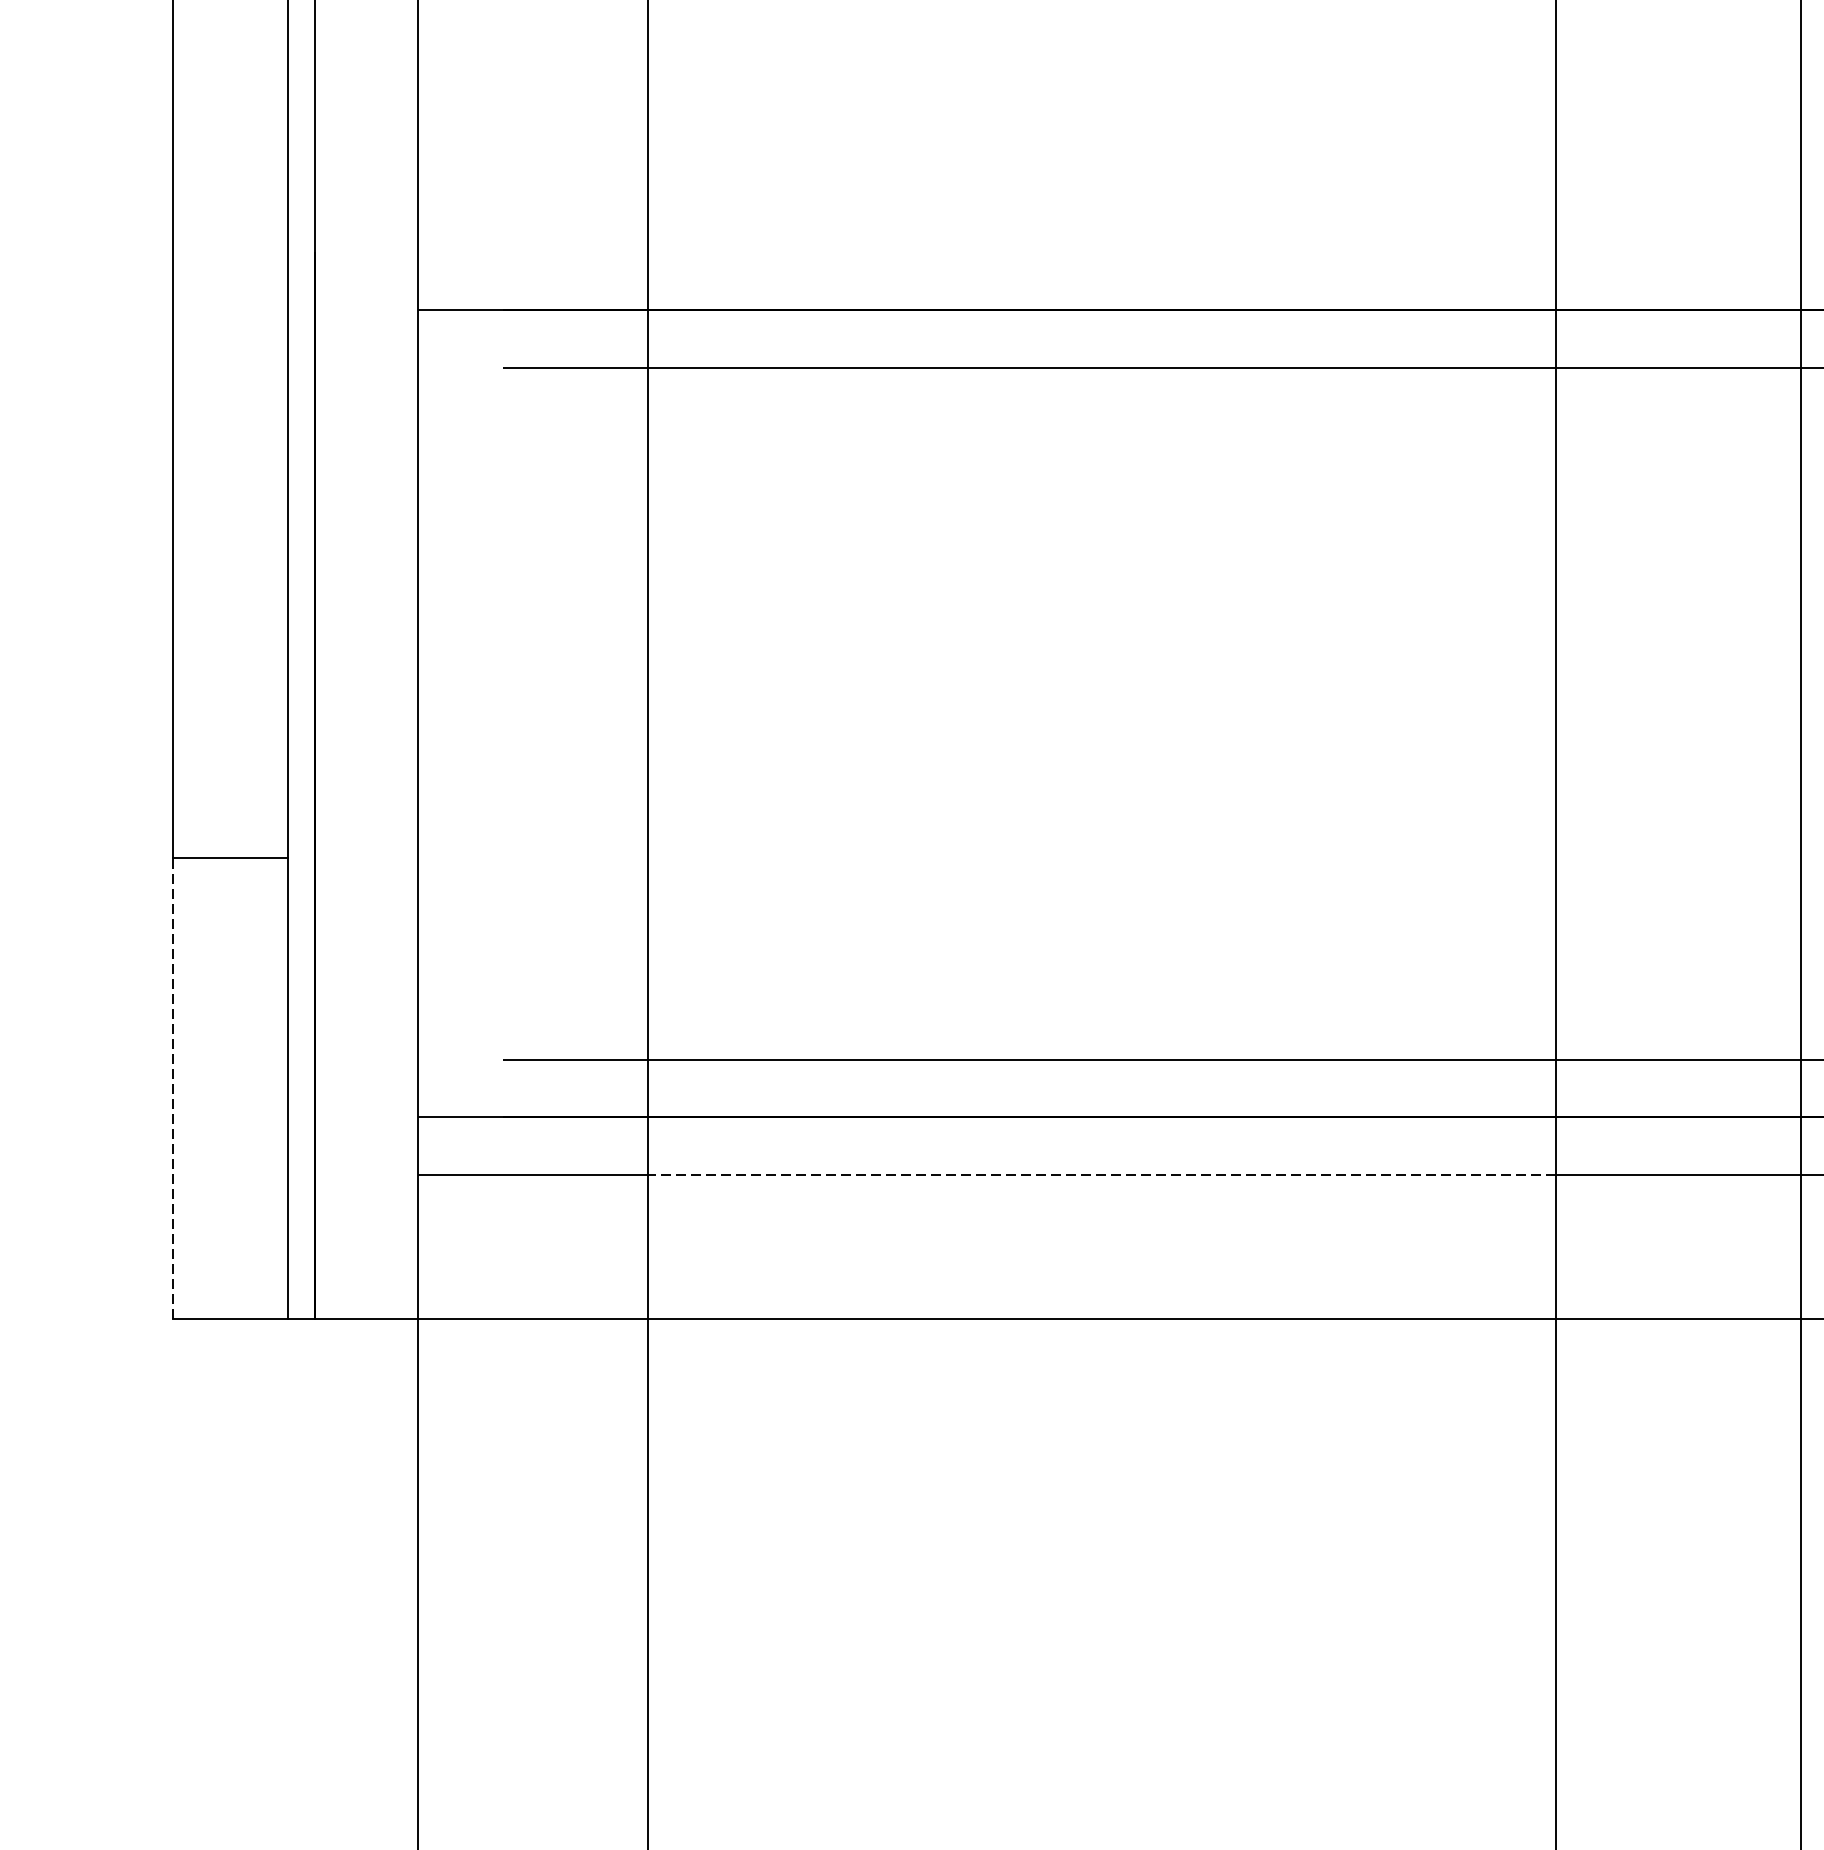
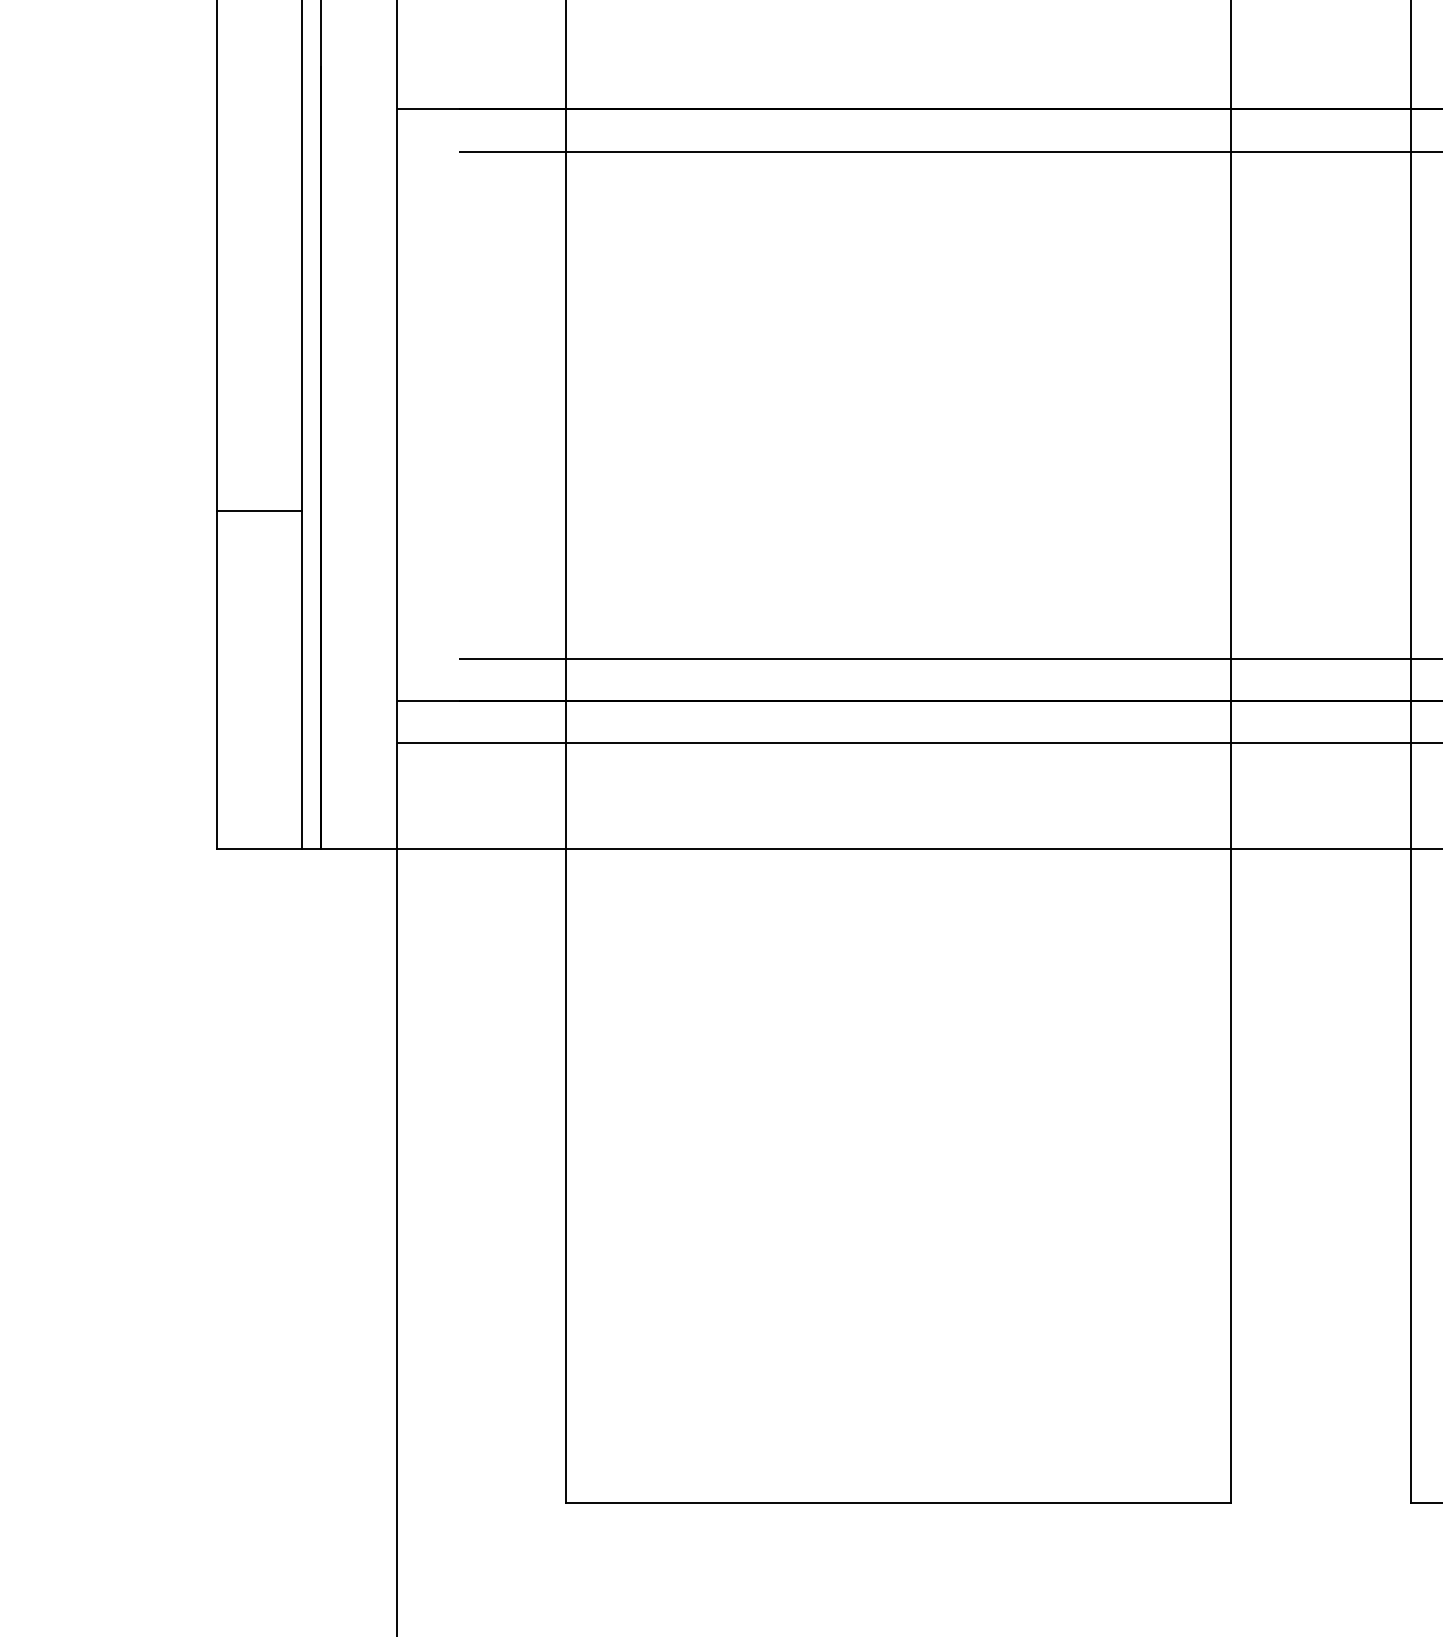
line: (173, 1088) -> (217, 679), dashed -> solid
line: (1102, 1175) -> (898, 743), dashed -> solid

